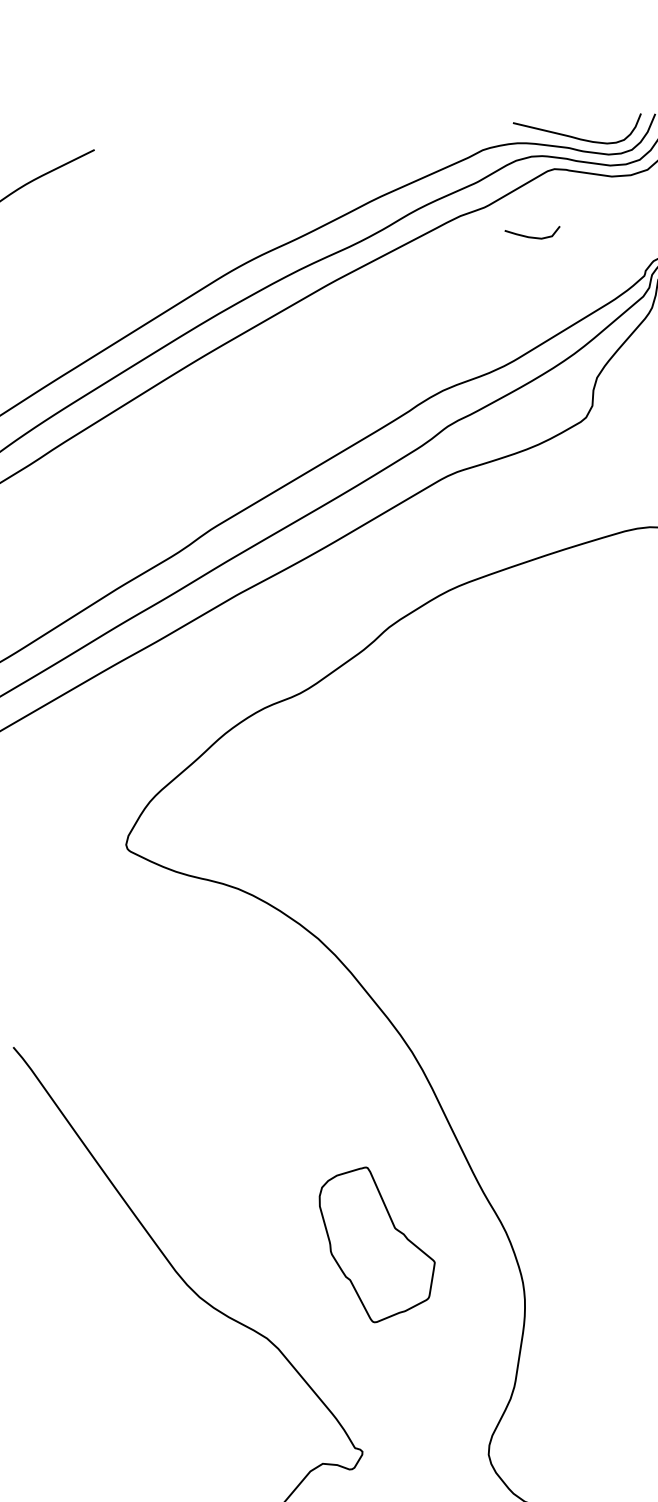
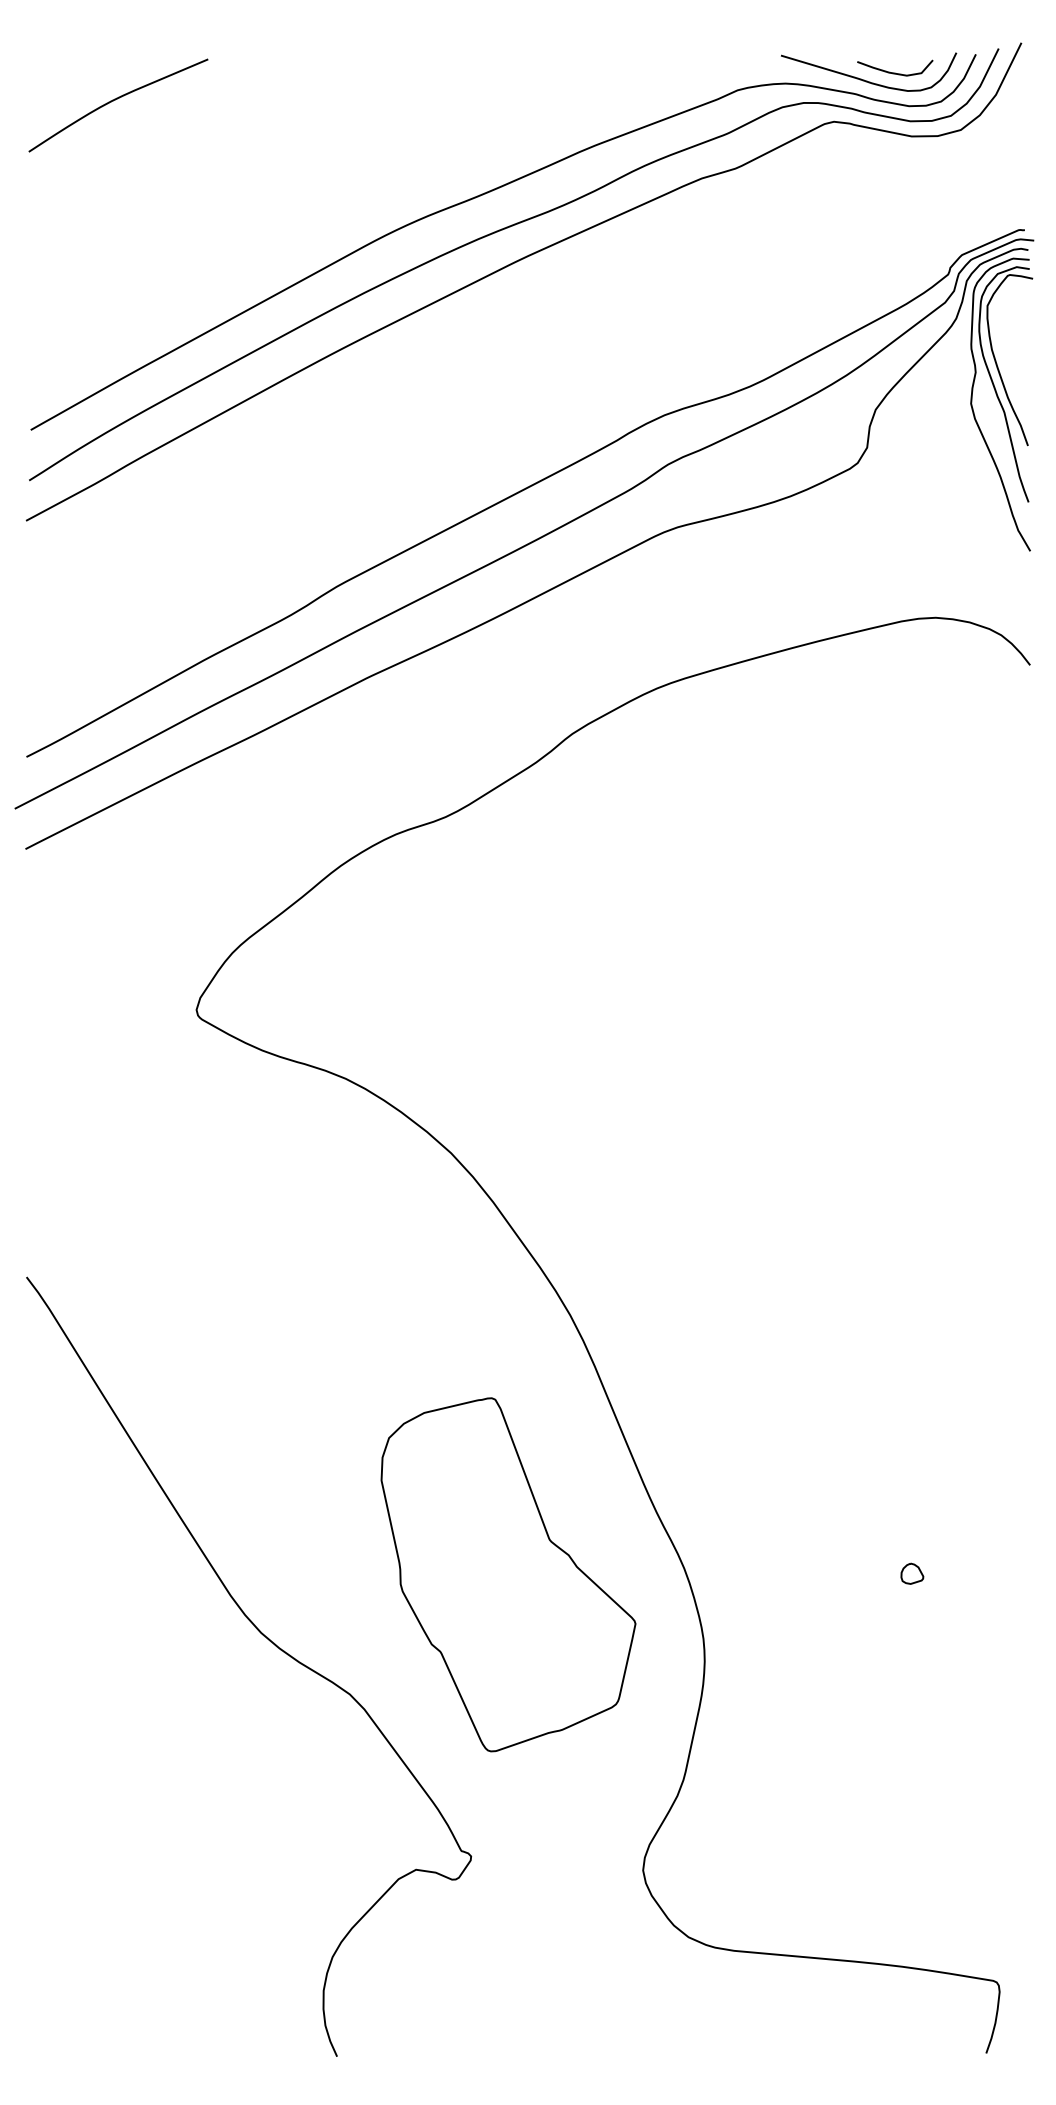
curve: (533, 236) -> (895, 72), moved
part: (377, 1244) -> (508, 1574), size x1.67

